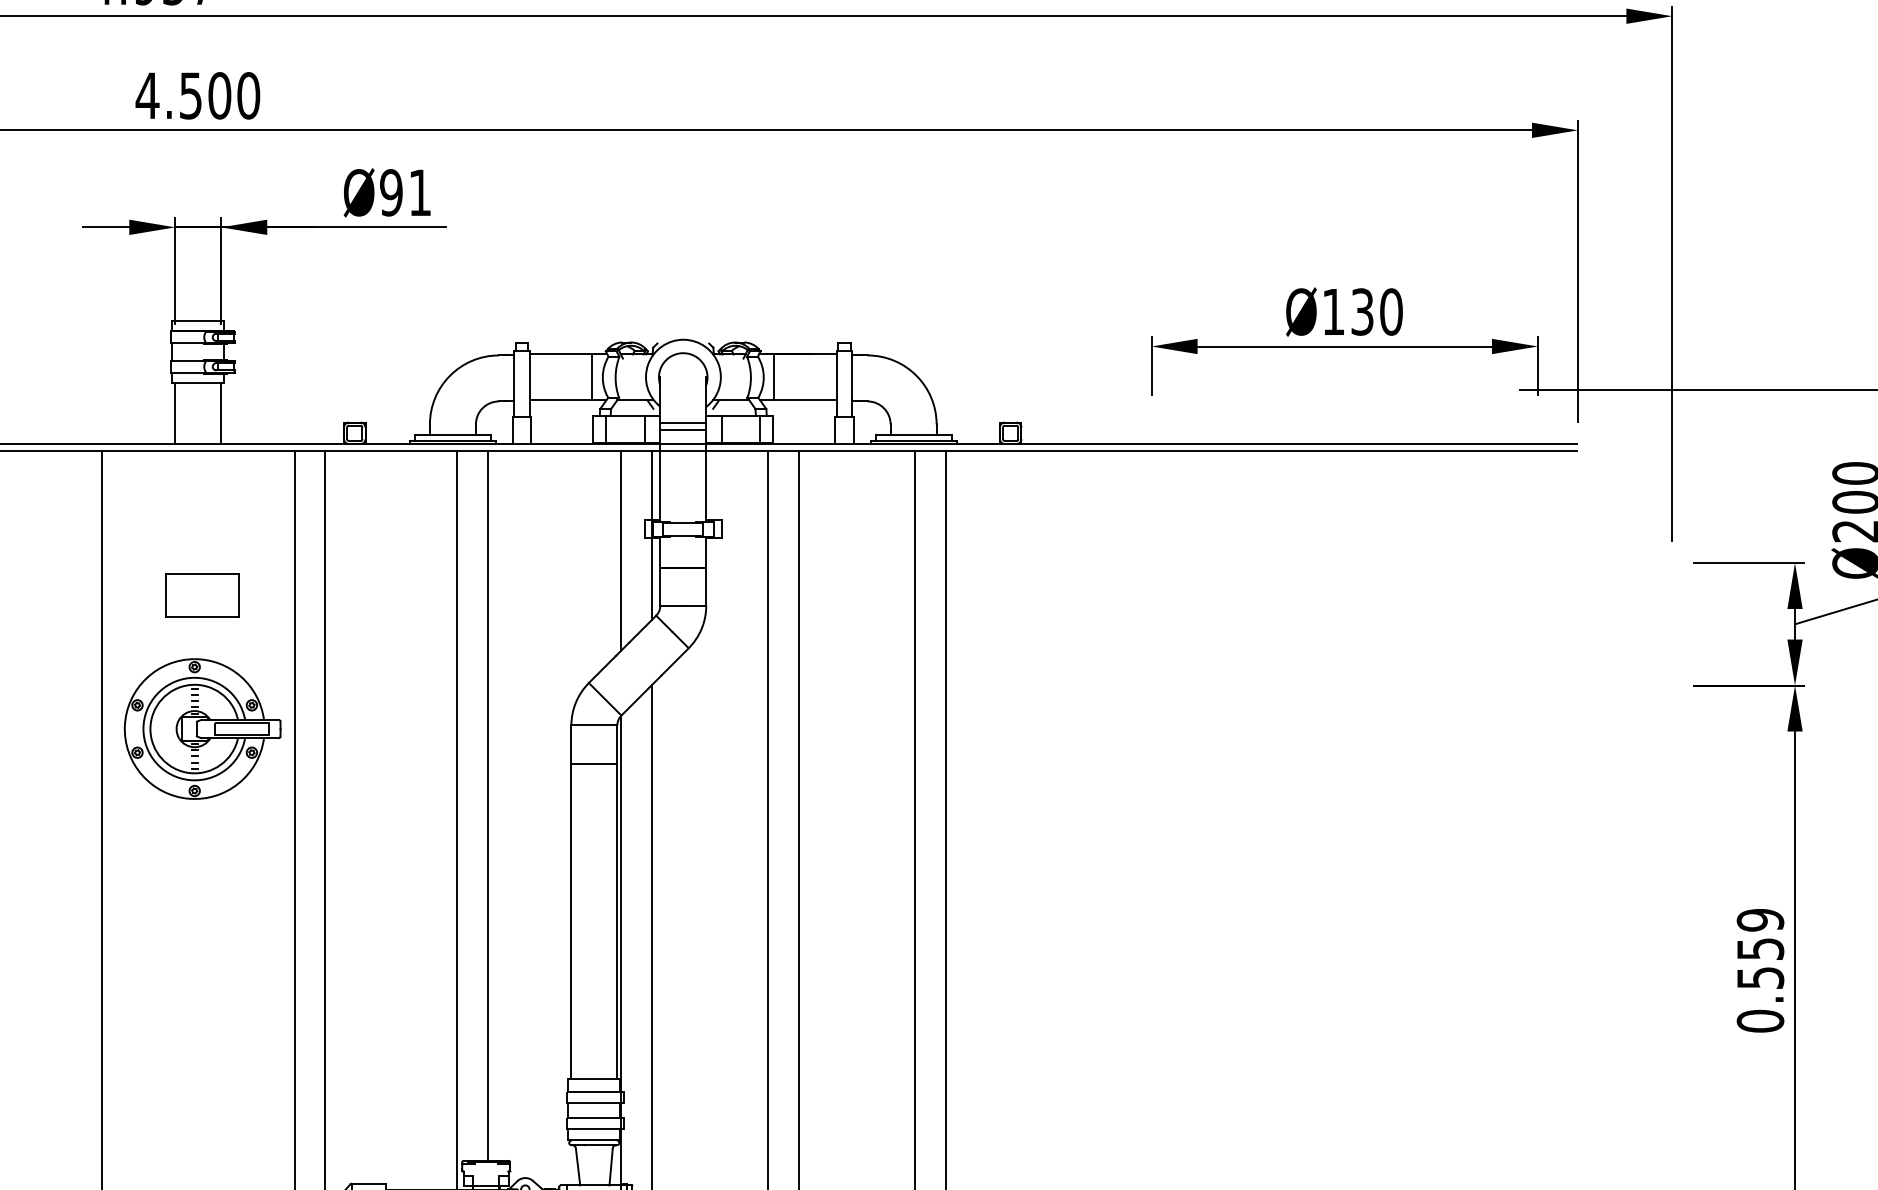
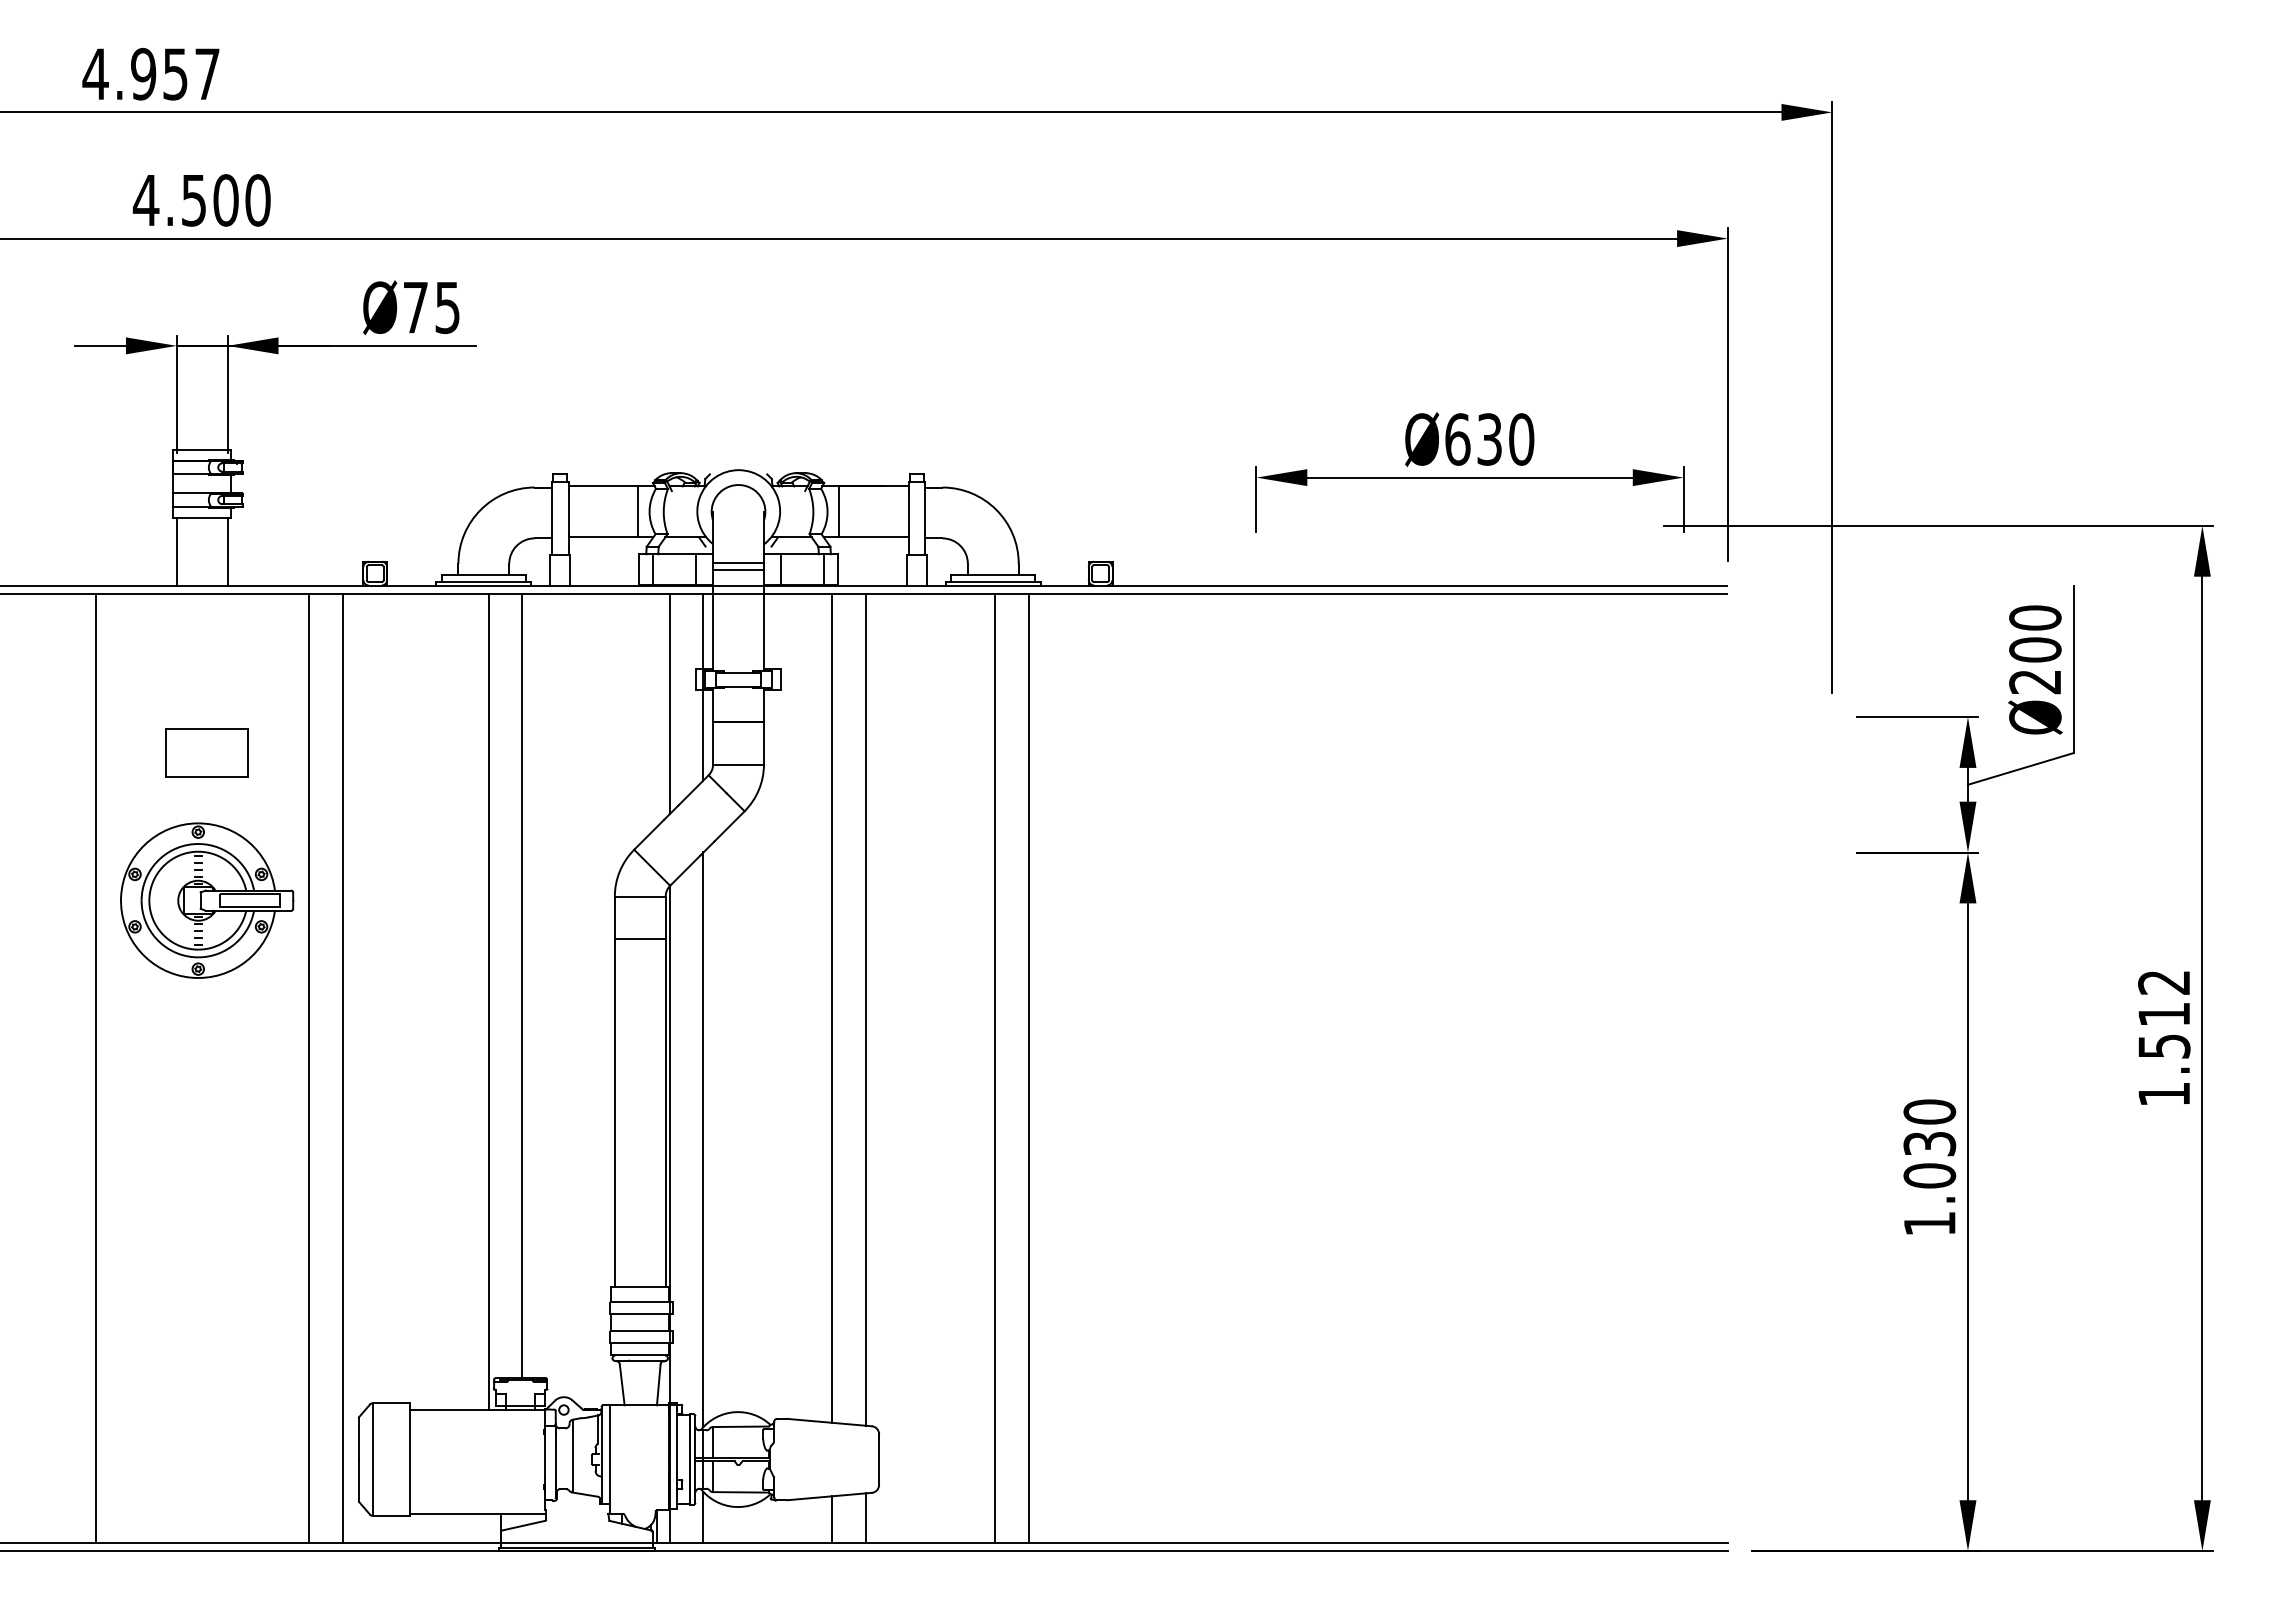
text: (405, 192) -> (431, 307), Ø91 -> Ø75
text: (1333, 312) -> (1457, 439), Ø130 -> Ø630
text: (1760, 970) -> (1929, 1167), 0.559 -> 1.030

